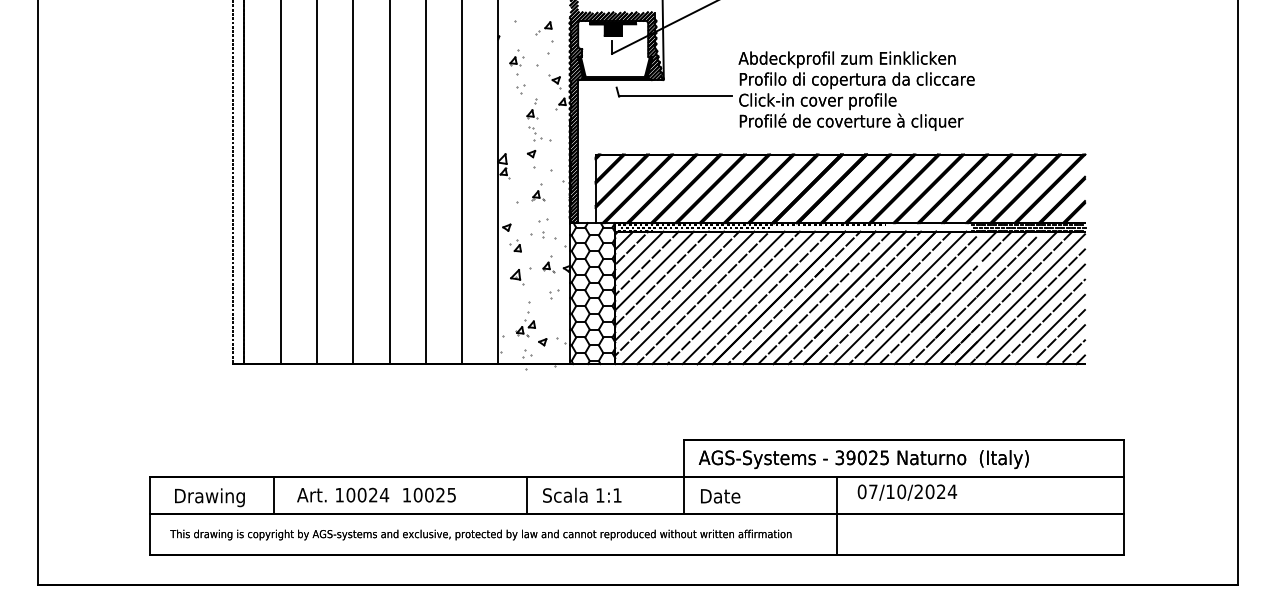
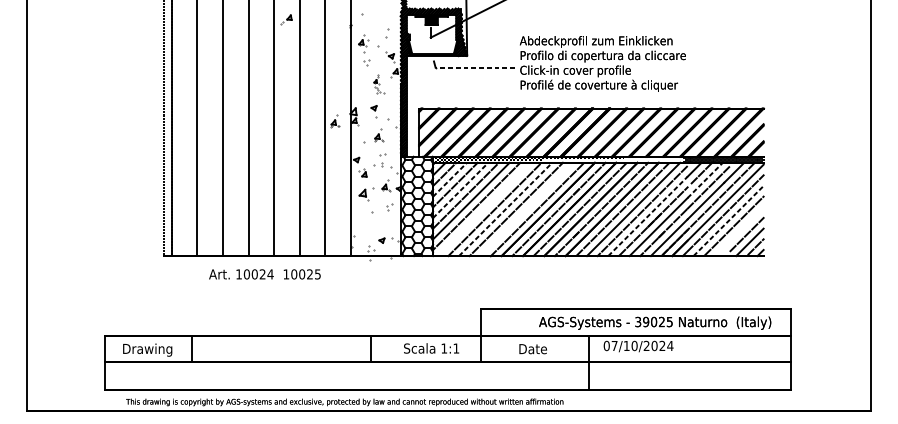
part: (543, 28) -> (286, 19), moved
line: (674, 96) -> (474, 67), solid -> dashed
part: (538, 119) -> (378, 83), size x0.6
part: (476, 172) -> (335, 121), added
line: (639, 255) -> (450, 179), solid -> dashed
line: (1002, 256) -> (705, 180), solid -> dashed
line: (654, 270) -> (460, 190), solid -> dashed
line: (688, 297) -> (484, 209), removed
line: (718, 297) -> (505, 209), solid -> dashed
line: (748, 297) -> (526, 209), removed
line: (920, 307) -> (647, 216), solid -> dashed
line: (1035, 313) -> (728, 220), solid -> dashed
part: (525, 324) -> (369, 228), removed
line: (1049, 329) -> (738, 231), removed
text: (863, 459) -> (654, 323), moved
text: (376, 494) -> (264, 273), moved
text: (582, 494) -> (431, 347), moved
text: (720, 496) -> (533, 349), moved
text: (480, 534) -> (344, 402), moved

